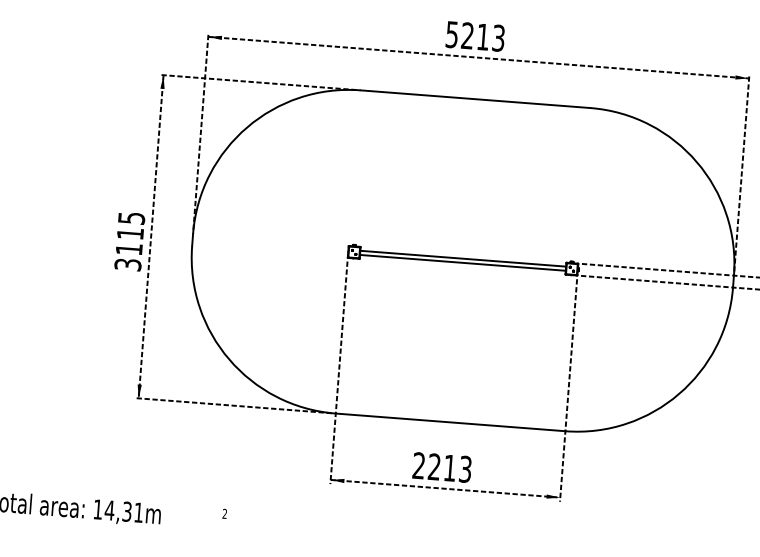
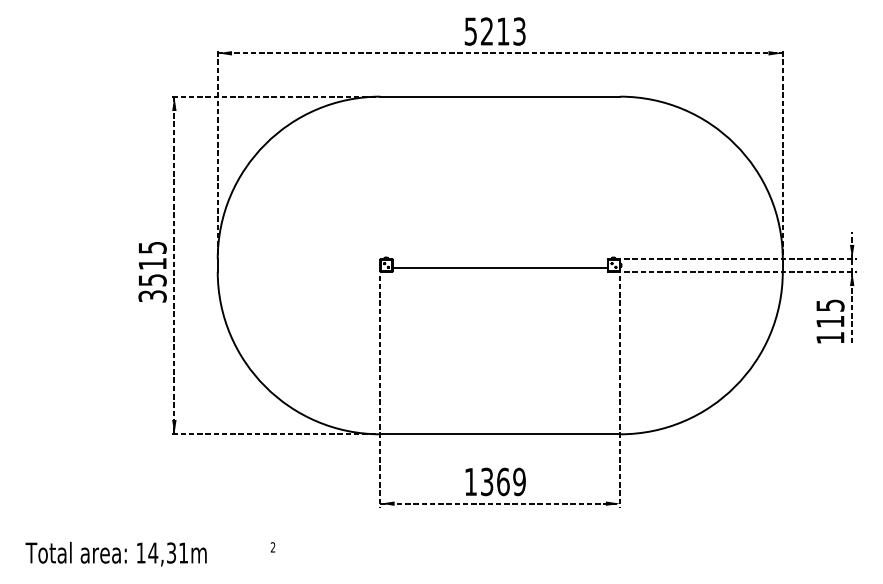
text: (129, 249) -> (152, 280), 3115 -> 3515
line: (462, 258) -> (499, 263), removed
text: (441, 467) -> (494, 481), 2213 -> 1369

